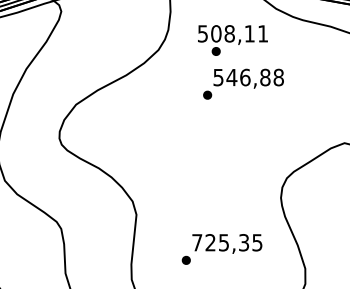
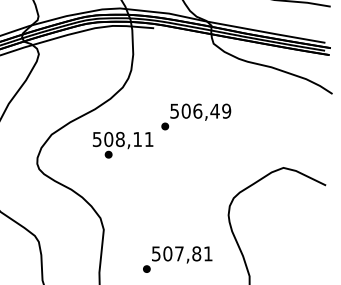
text: (232, 40) -> (122, 145), moved
text: (255, 76) -> (206, 110), 546,88 -> 506,49
text: (227, 242) -> (182, 253), 725,35 -> 507,81

